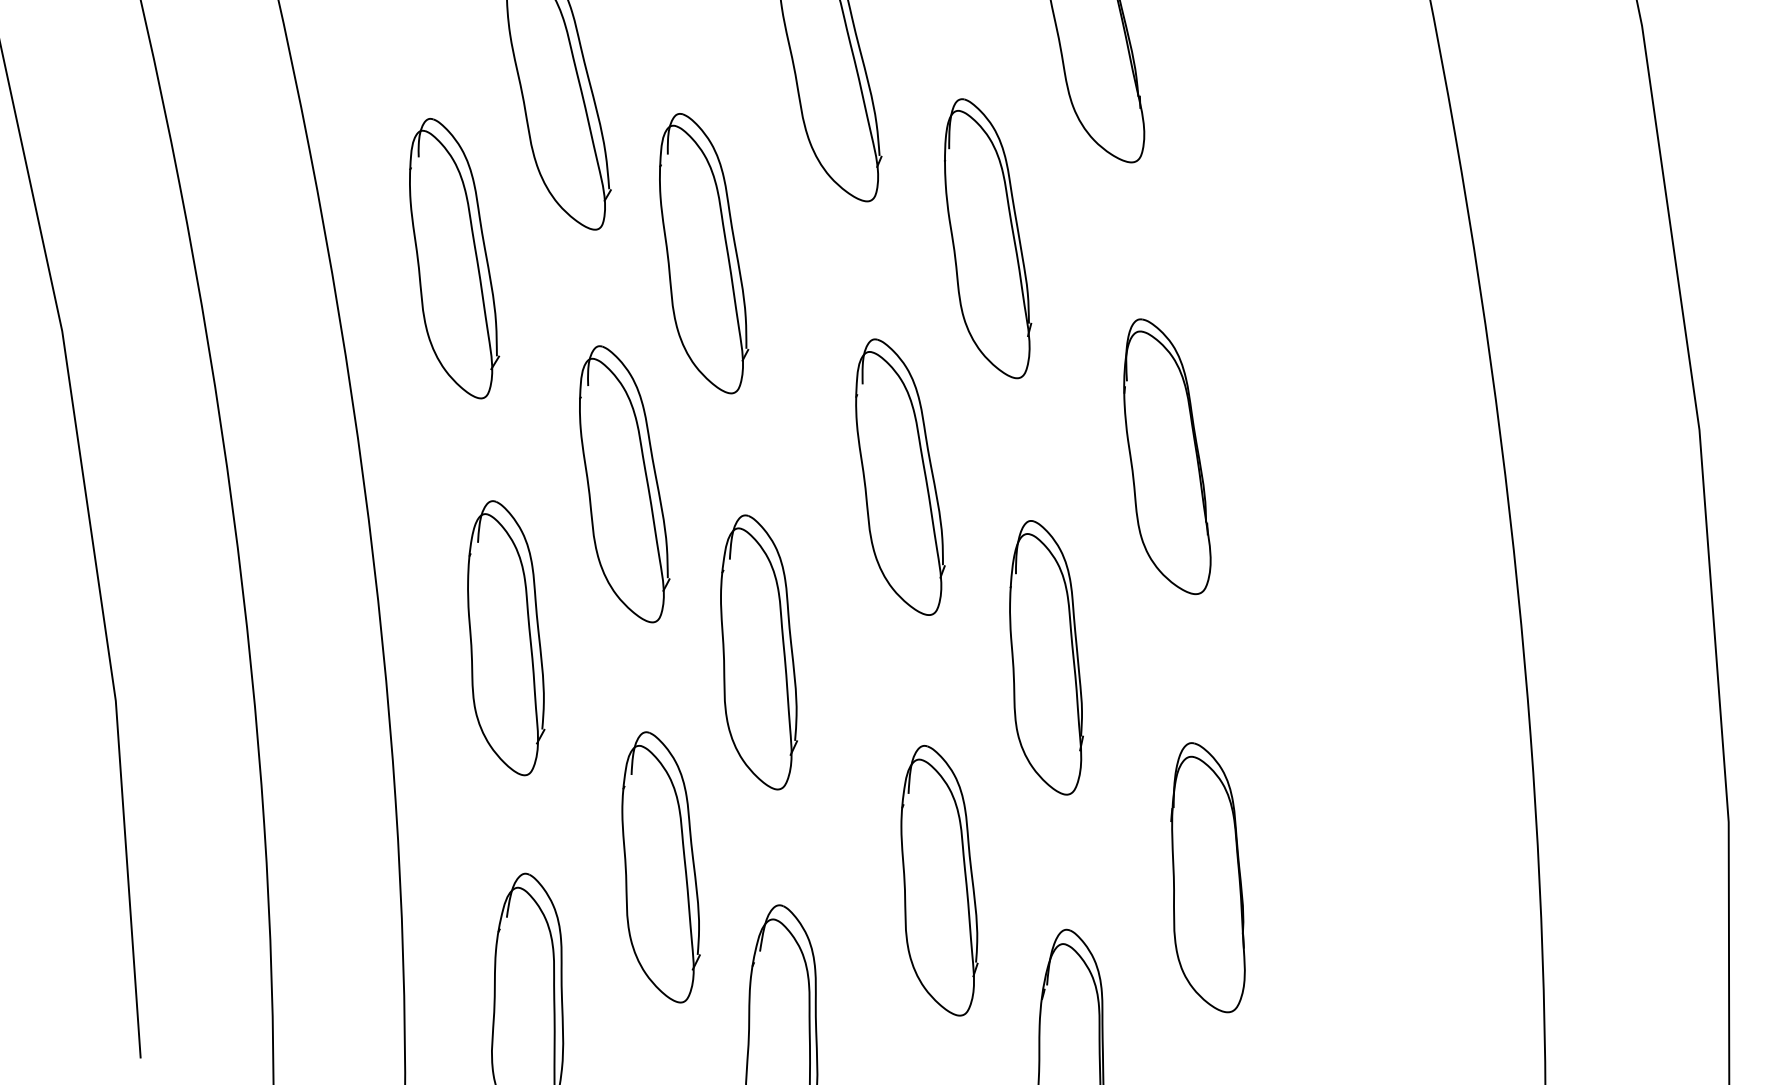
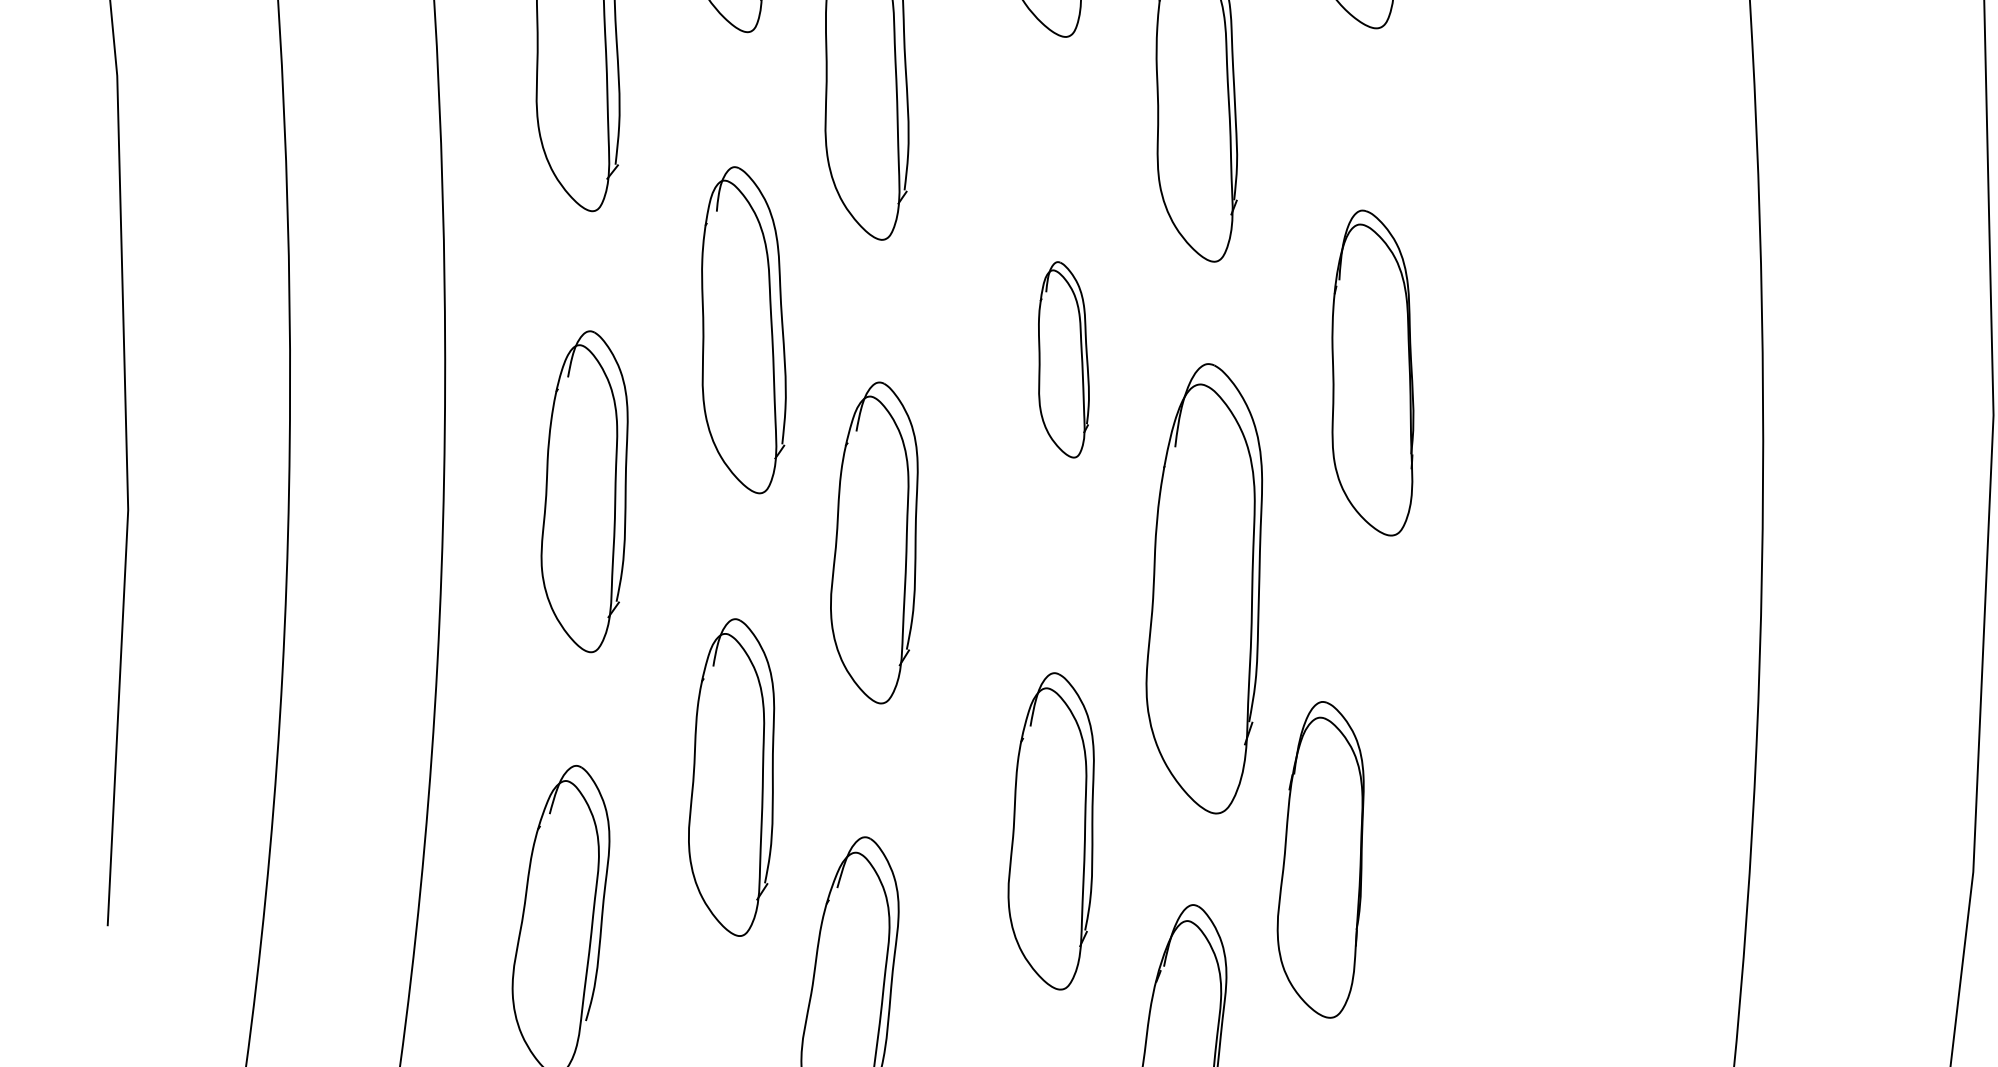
part: (900, 476) -> (1064, 359), size x0.6
part: (1046, 657) -> (1208, 588), size x1.4
part: (1207, 877) -> (1323, 859), moved

